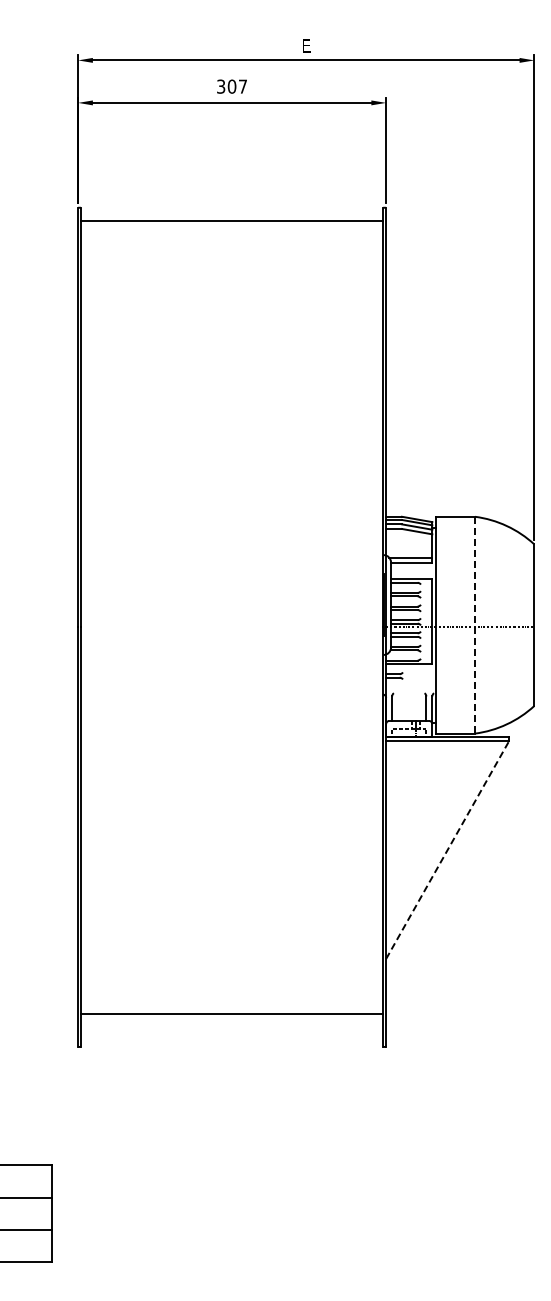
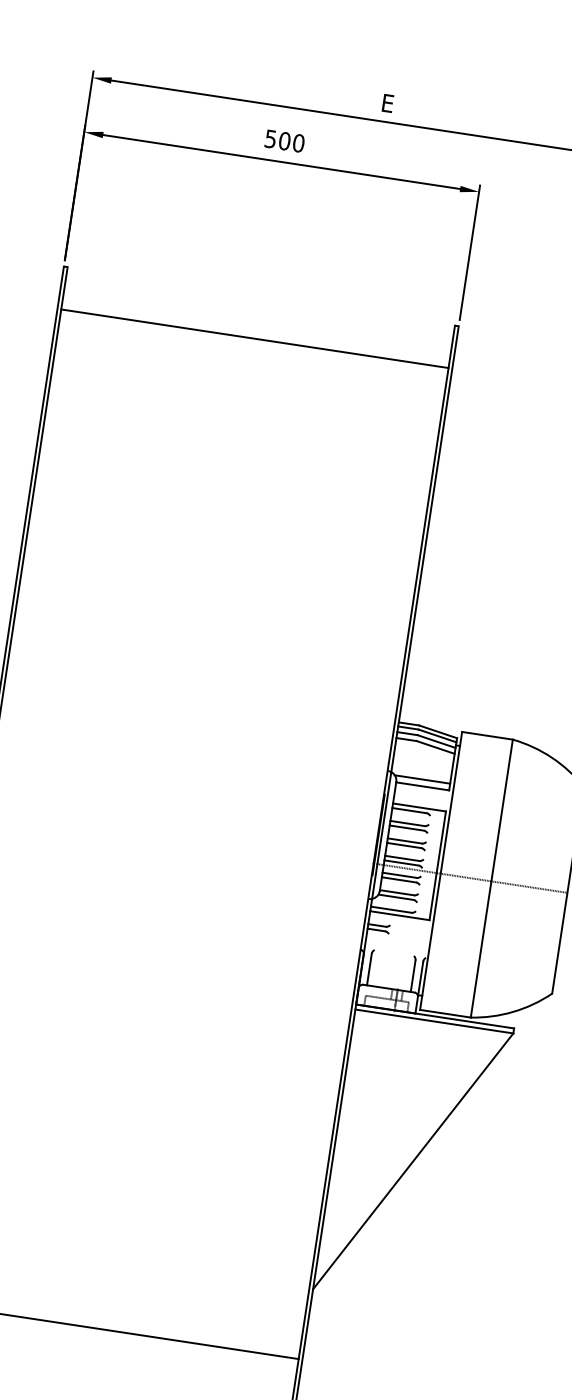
text: (232, 86) -> (285, 141), 307 -> 500
line: (232, 220) -> (255, 338), moved
line: (475, 625) -> (492, 879), dashed -> solid
line: (447, 849) -> (413, 1160), dashed -> solid

